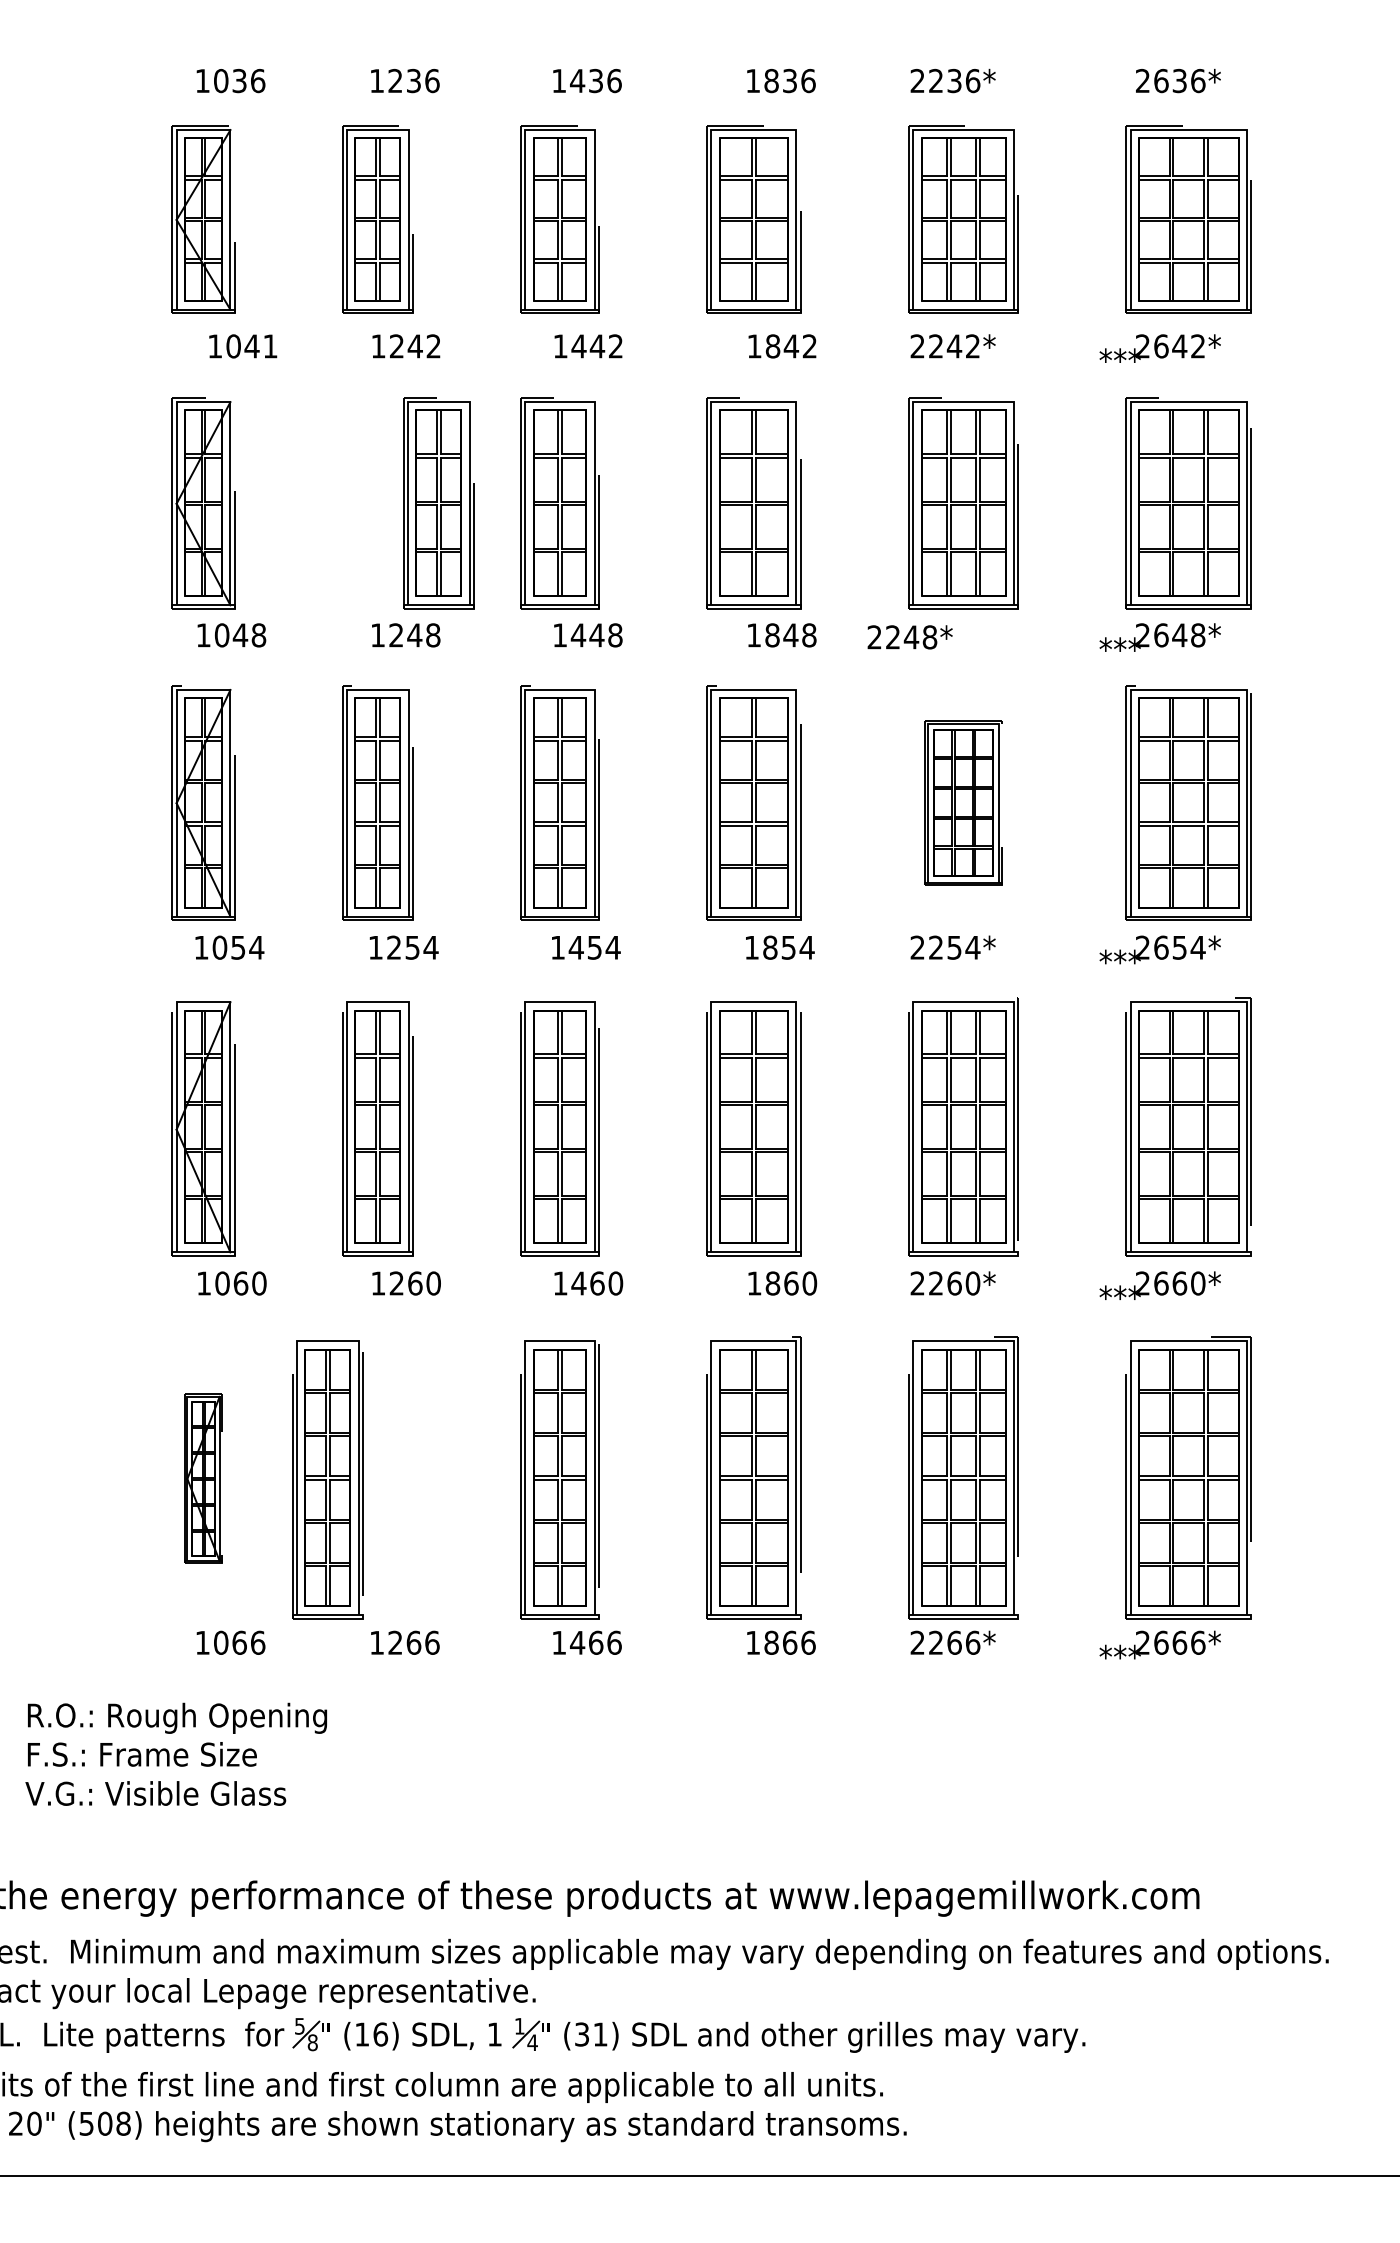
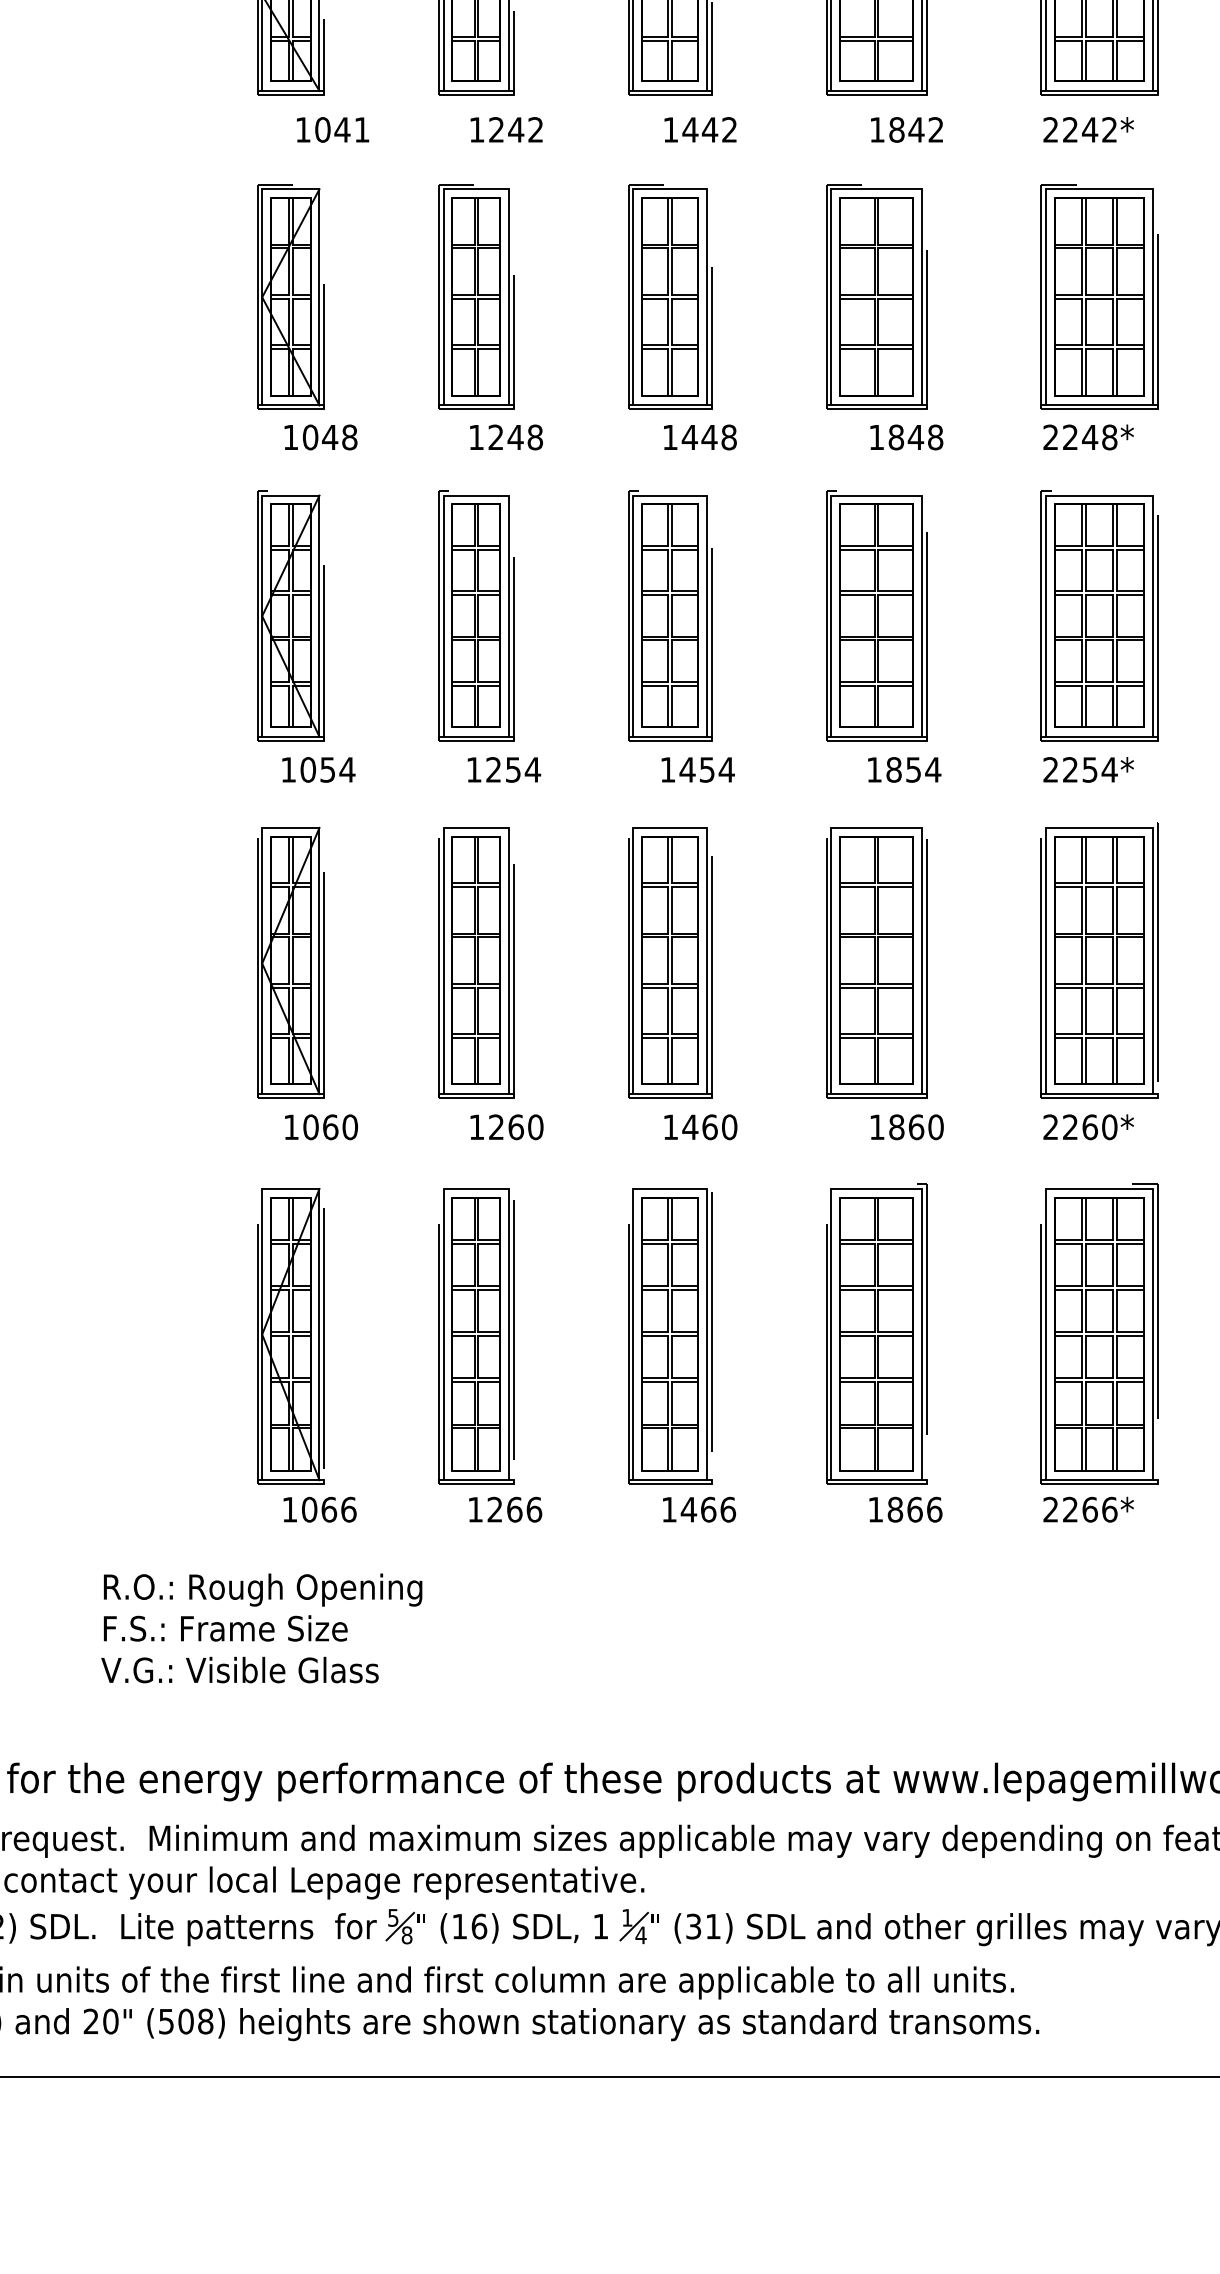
part: (438, 503) -> (475, 297), moved
text: (909, 637) -> (1087, 437), moved
part: (963, 802) -> (1099, 615), size x1.43
part: (203, 1479) -> (290, 1335), size x1.67
part: (327, 1479) -> (475, 1335), moved

